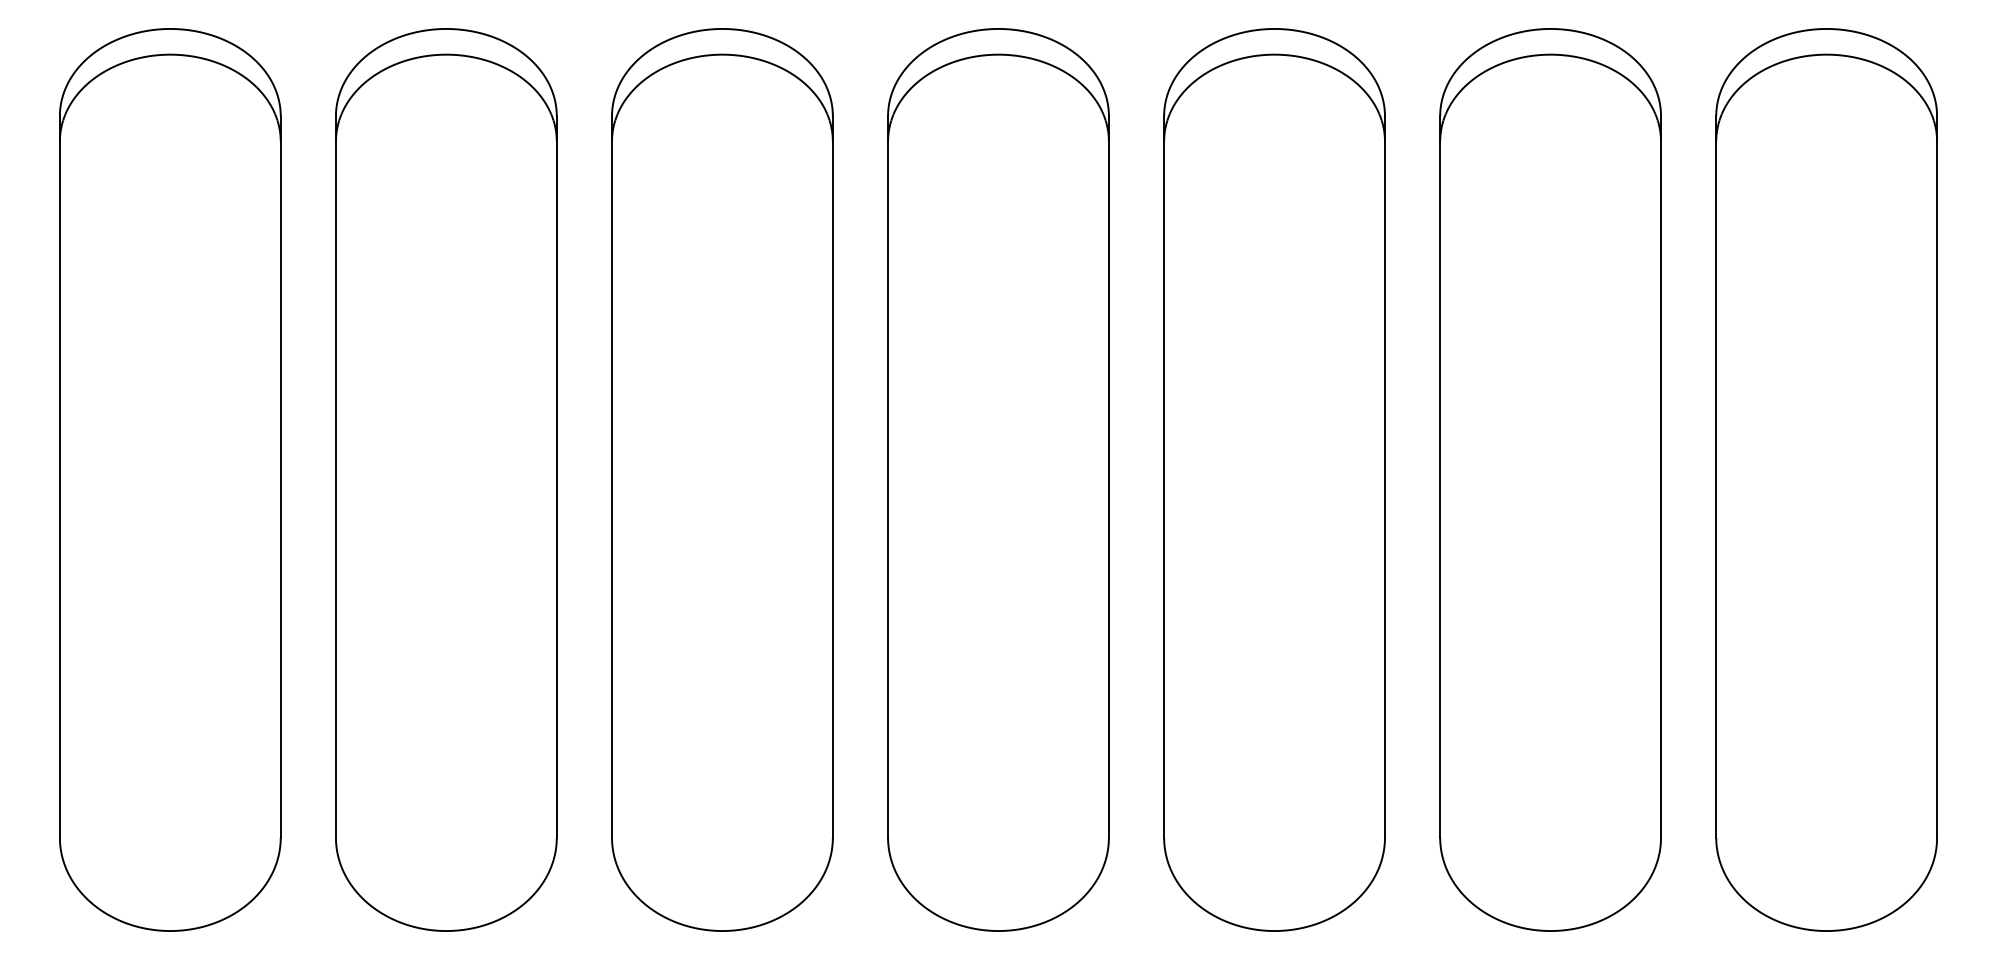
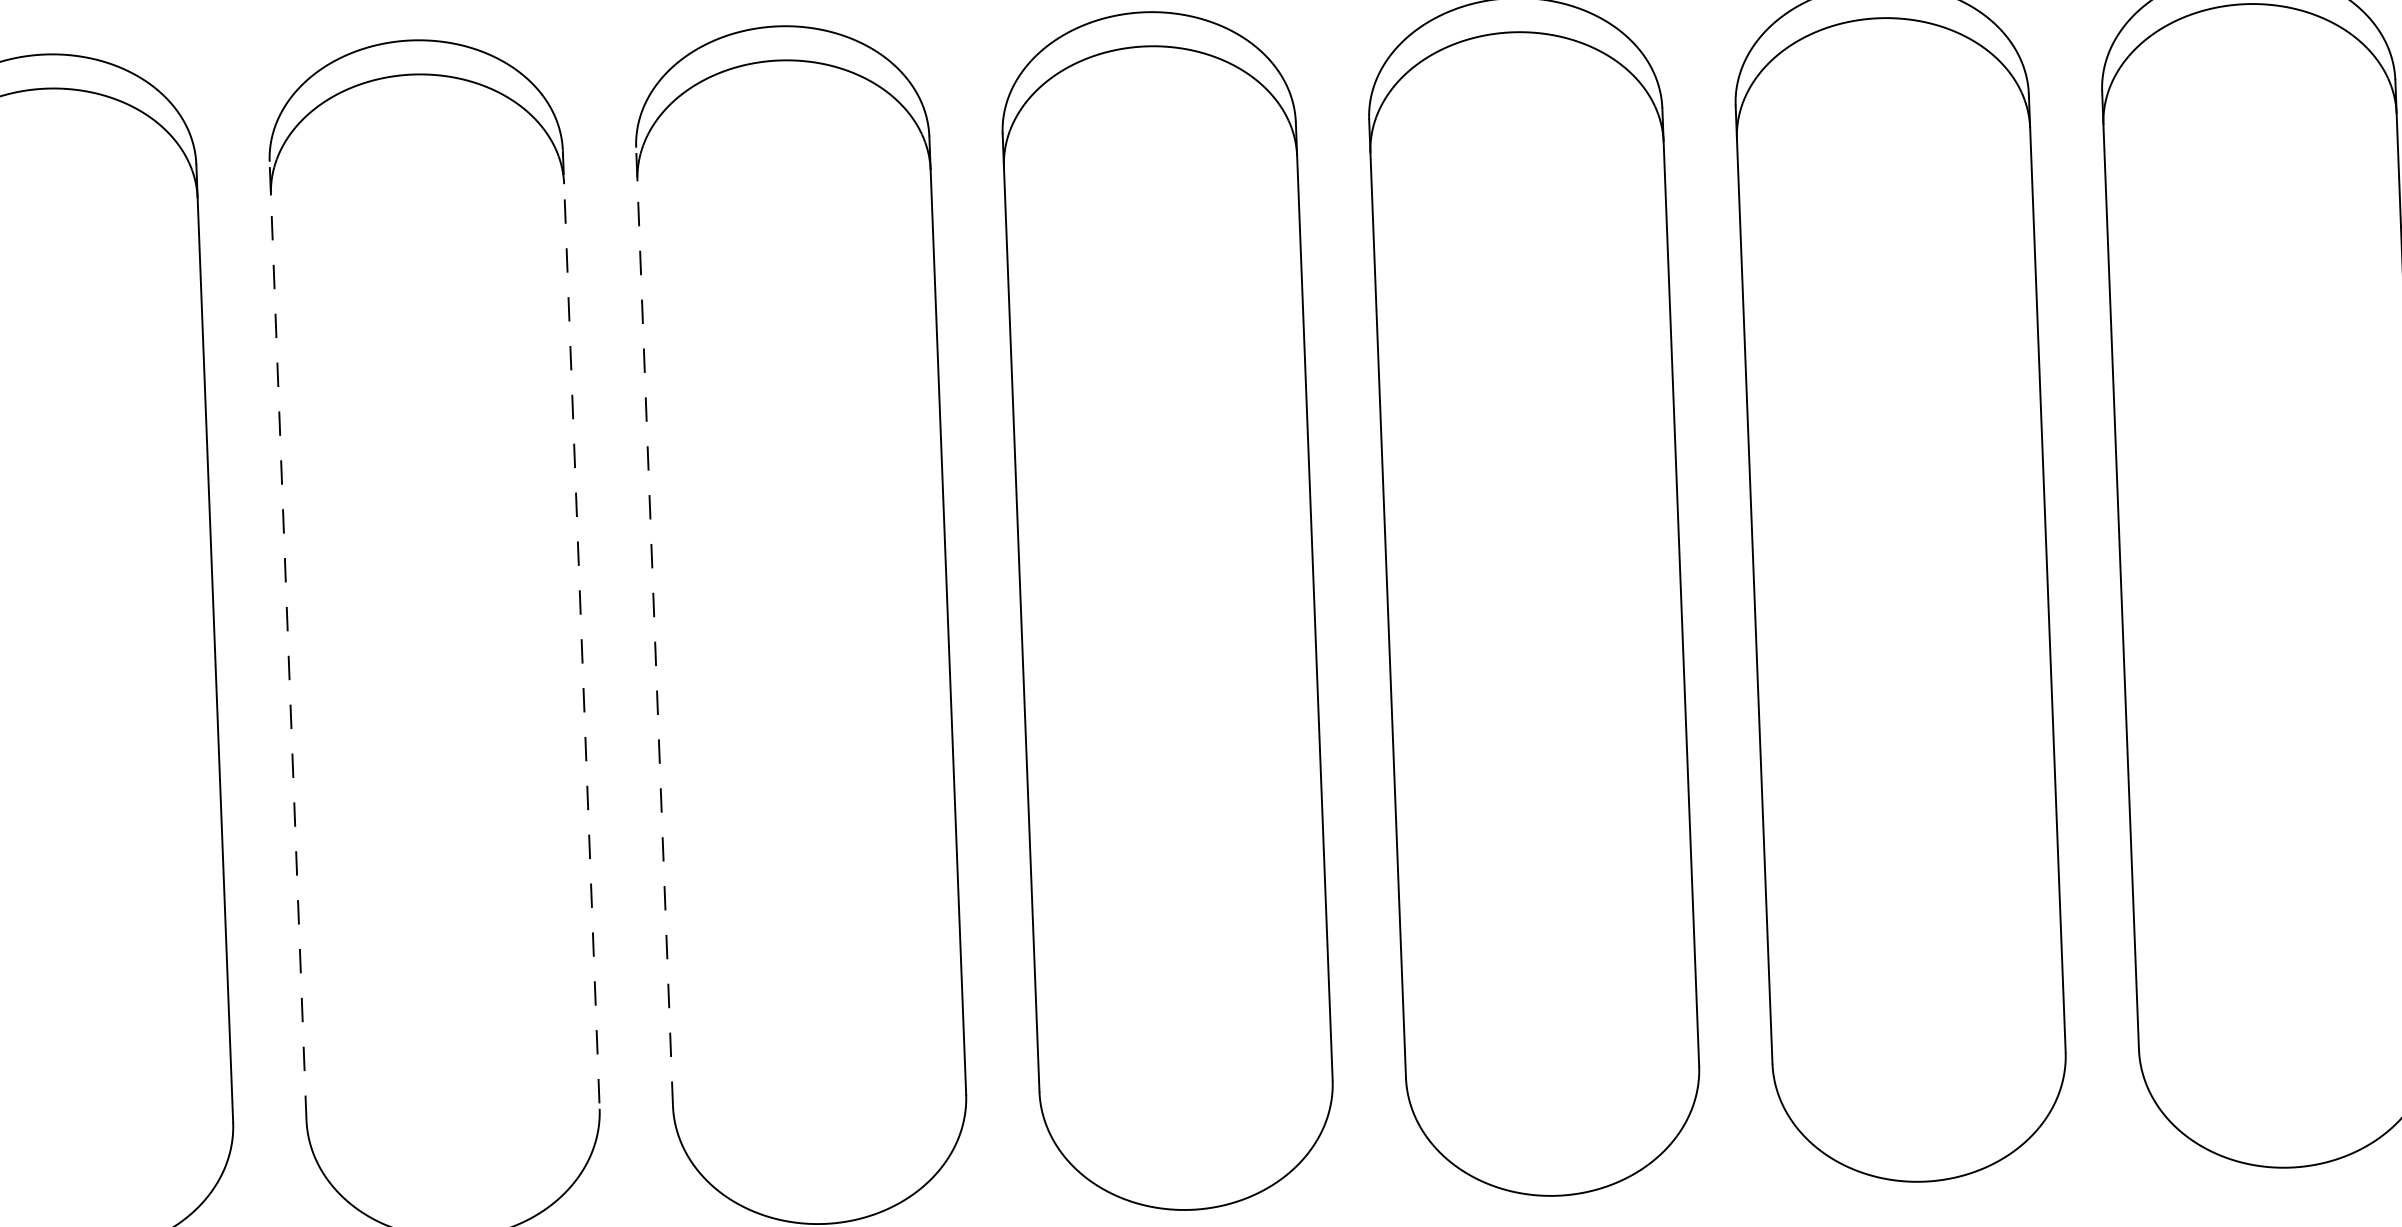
line: (335, 477) -> (287, 641), solid -> dashed
line: (556, 477) -> (580, 630), solid -> dashed
line: (612, 477) -> (655, 627), solid -> dashed

